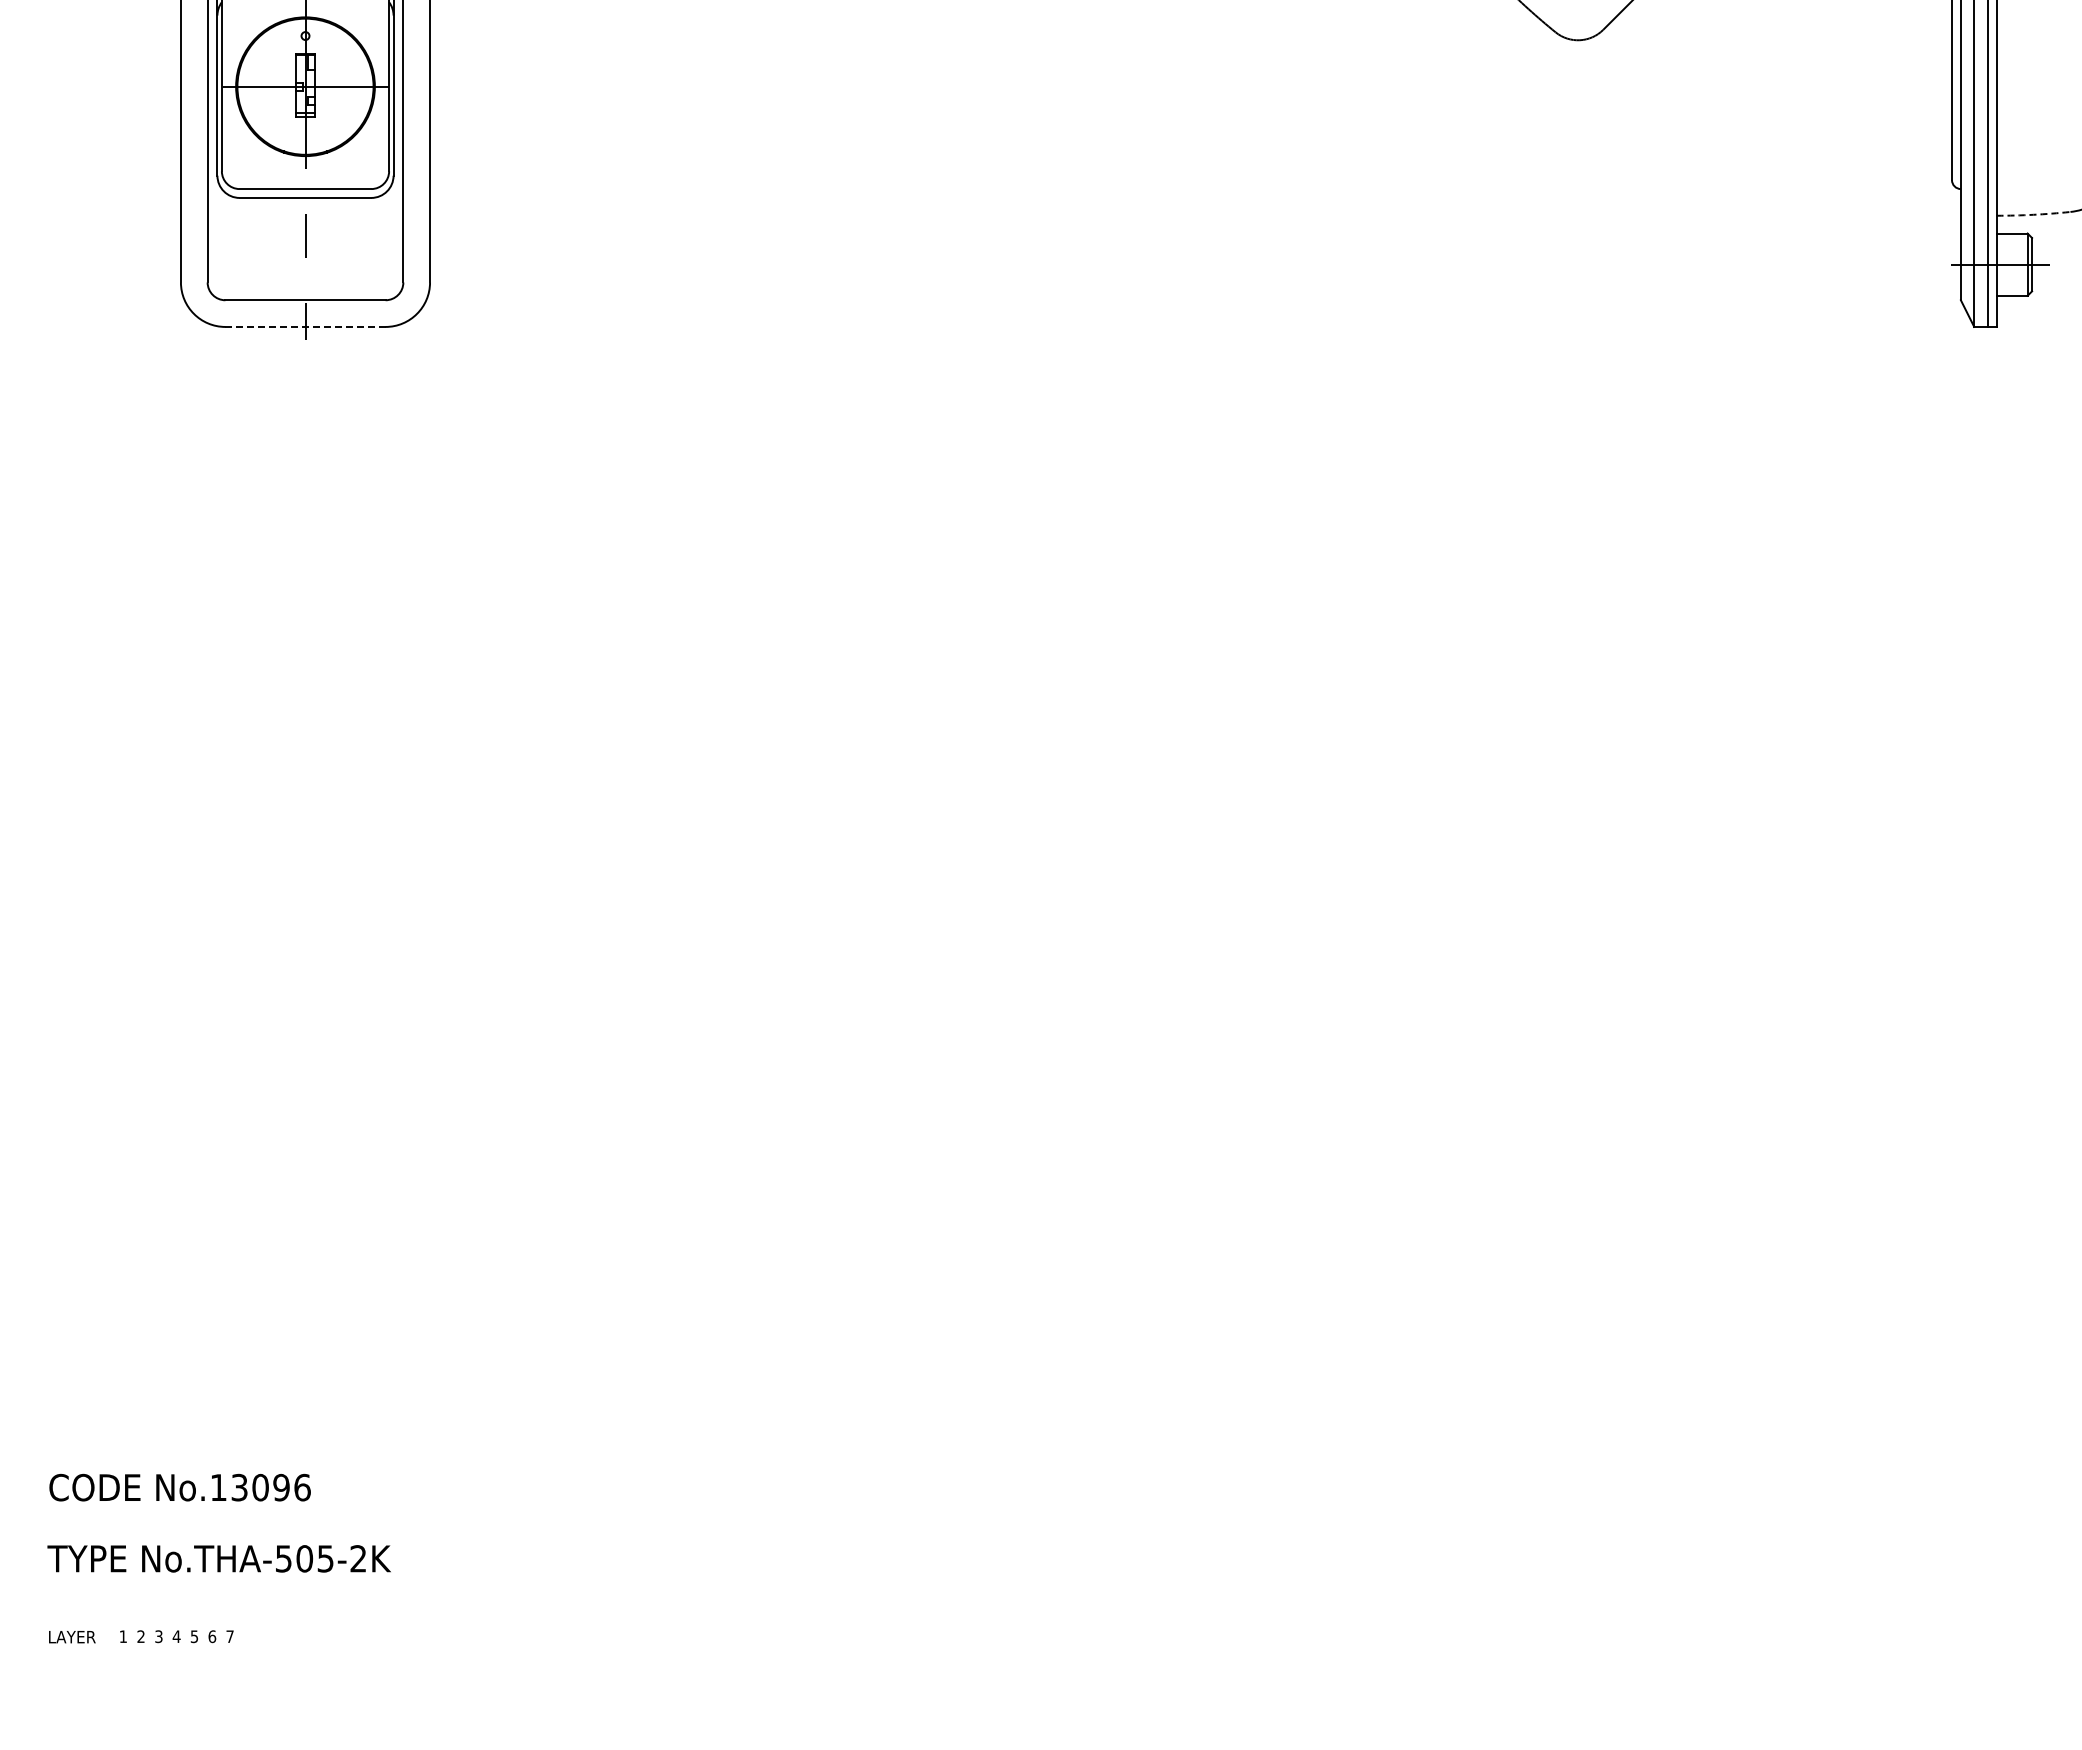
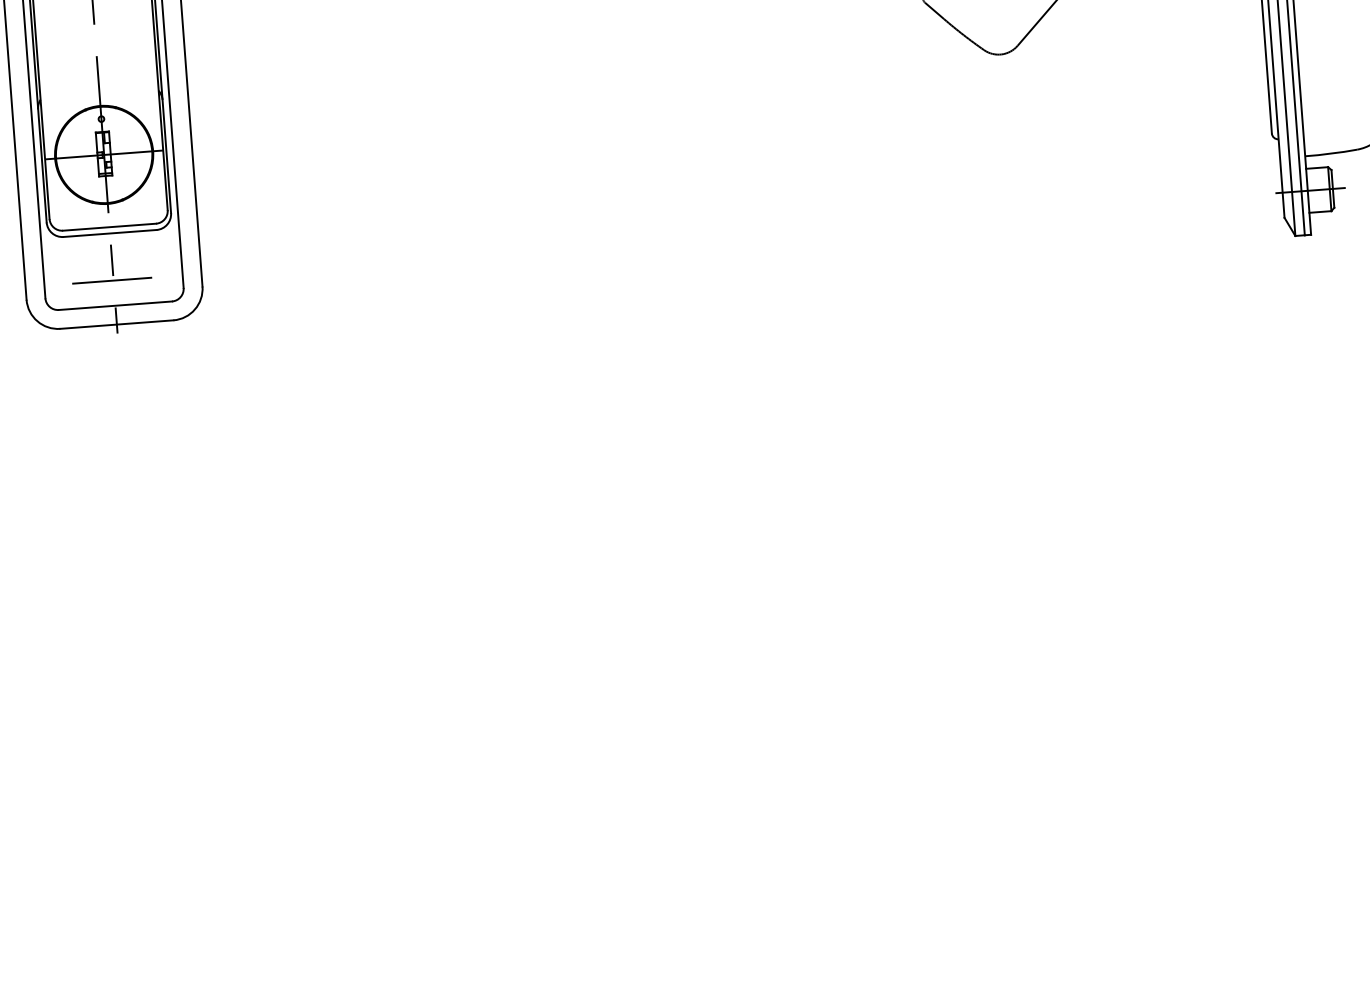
arc: (2033, 214) -> (1331, 153), dashed -> solid
line: (303, 264) -> (112, 280), added
line: (305, 326) -> (116, 324), dashed -> solid

